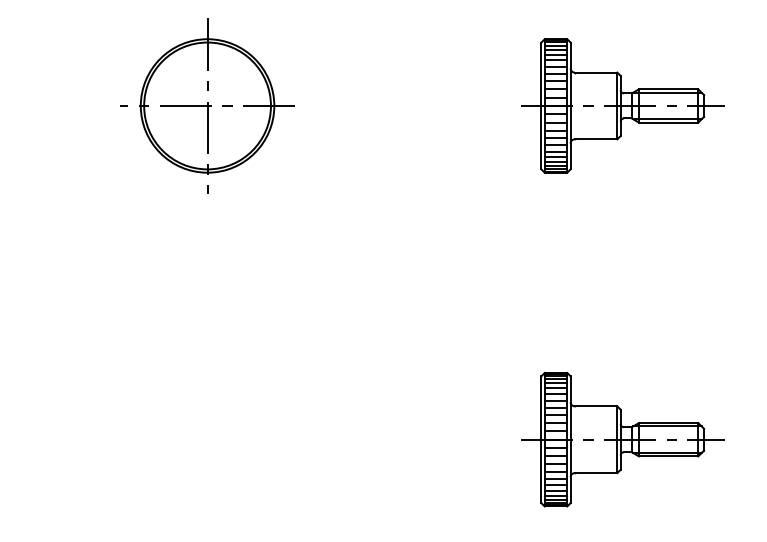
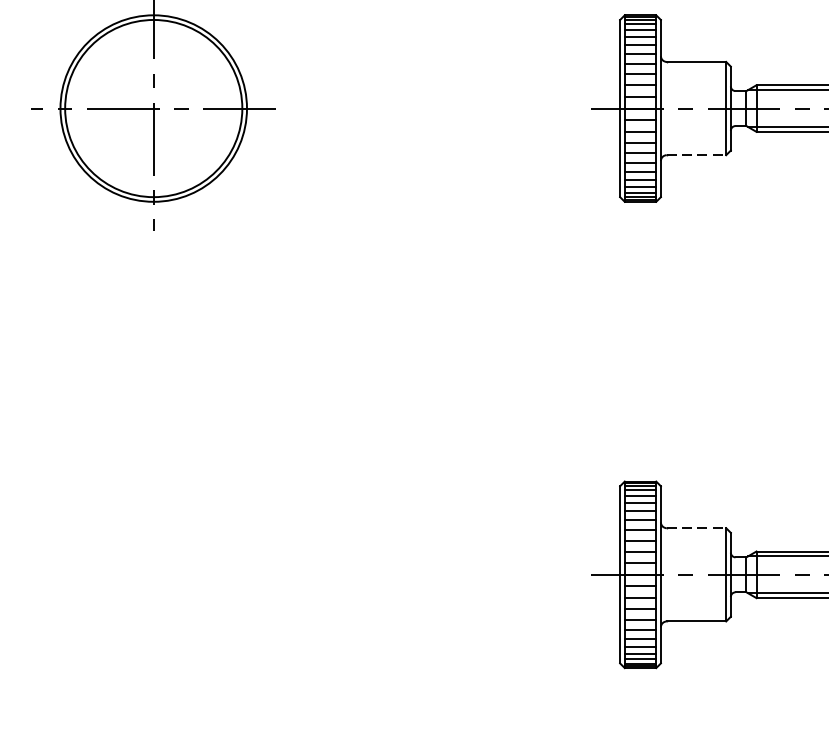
line: (596, 139) -> (697, 155), solid -> dashed
line: (596, 406) -> (697, 528), solid -> dashed

